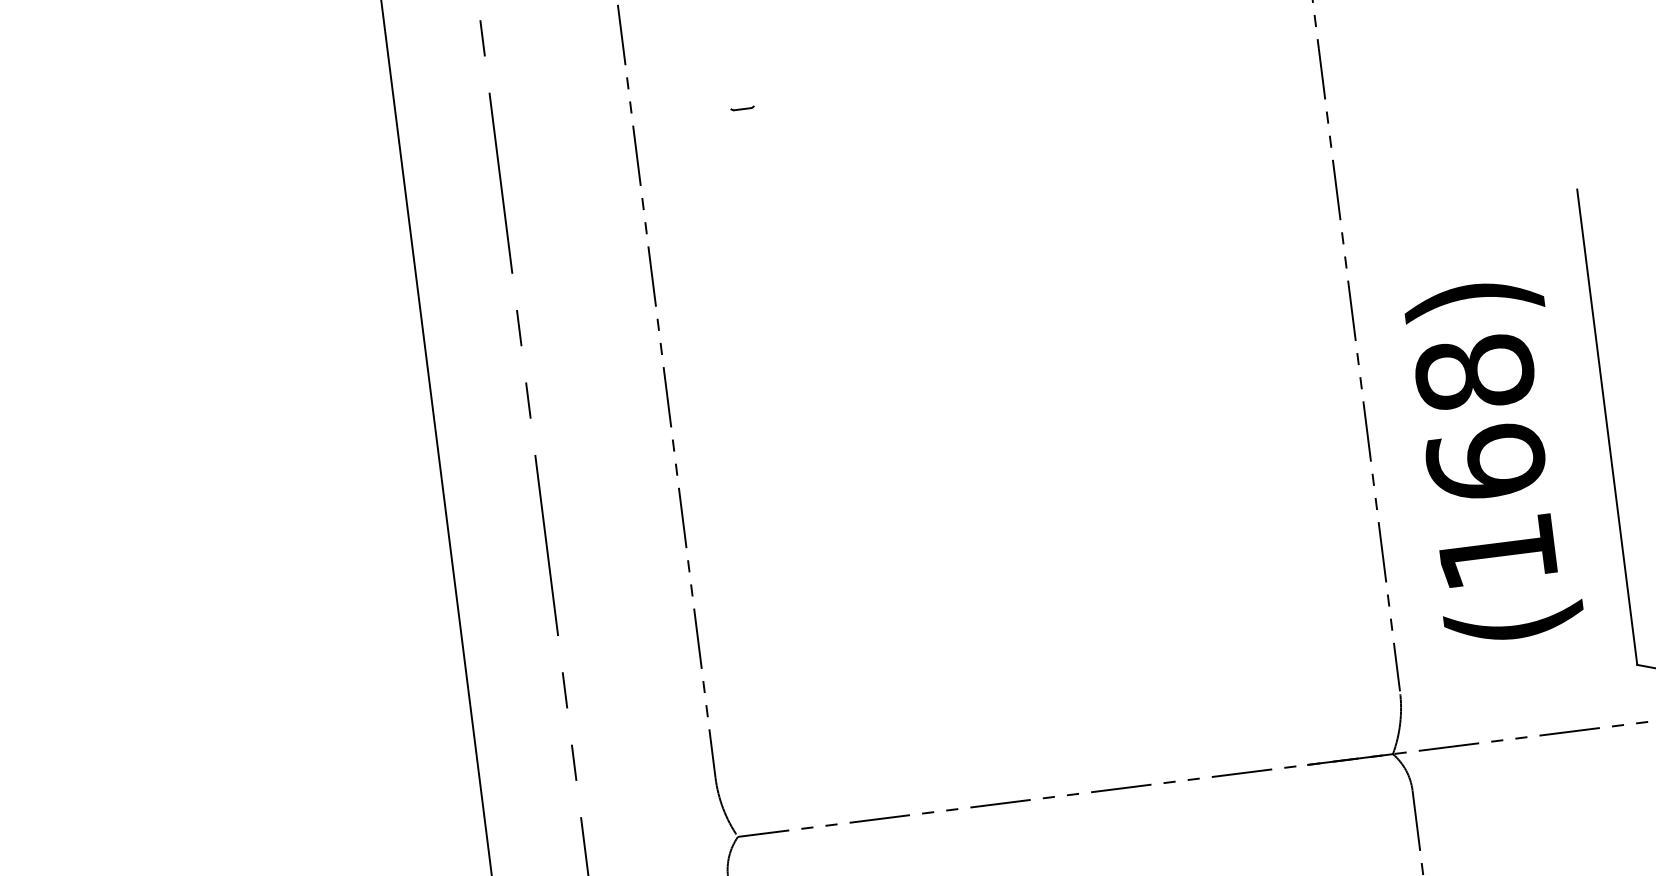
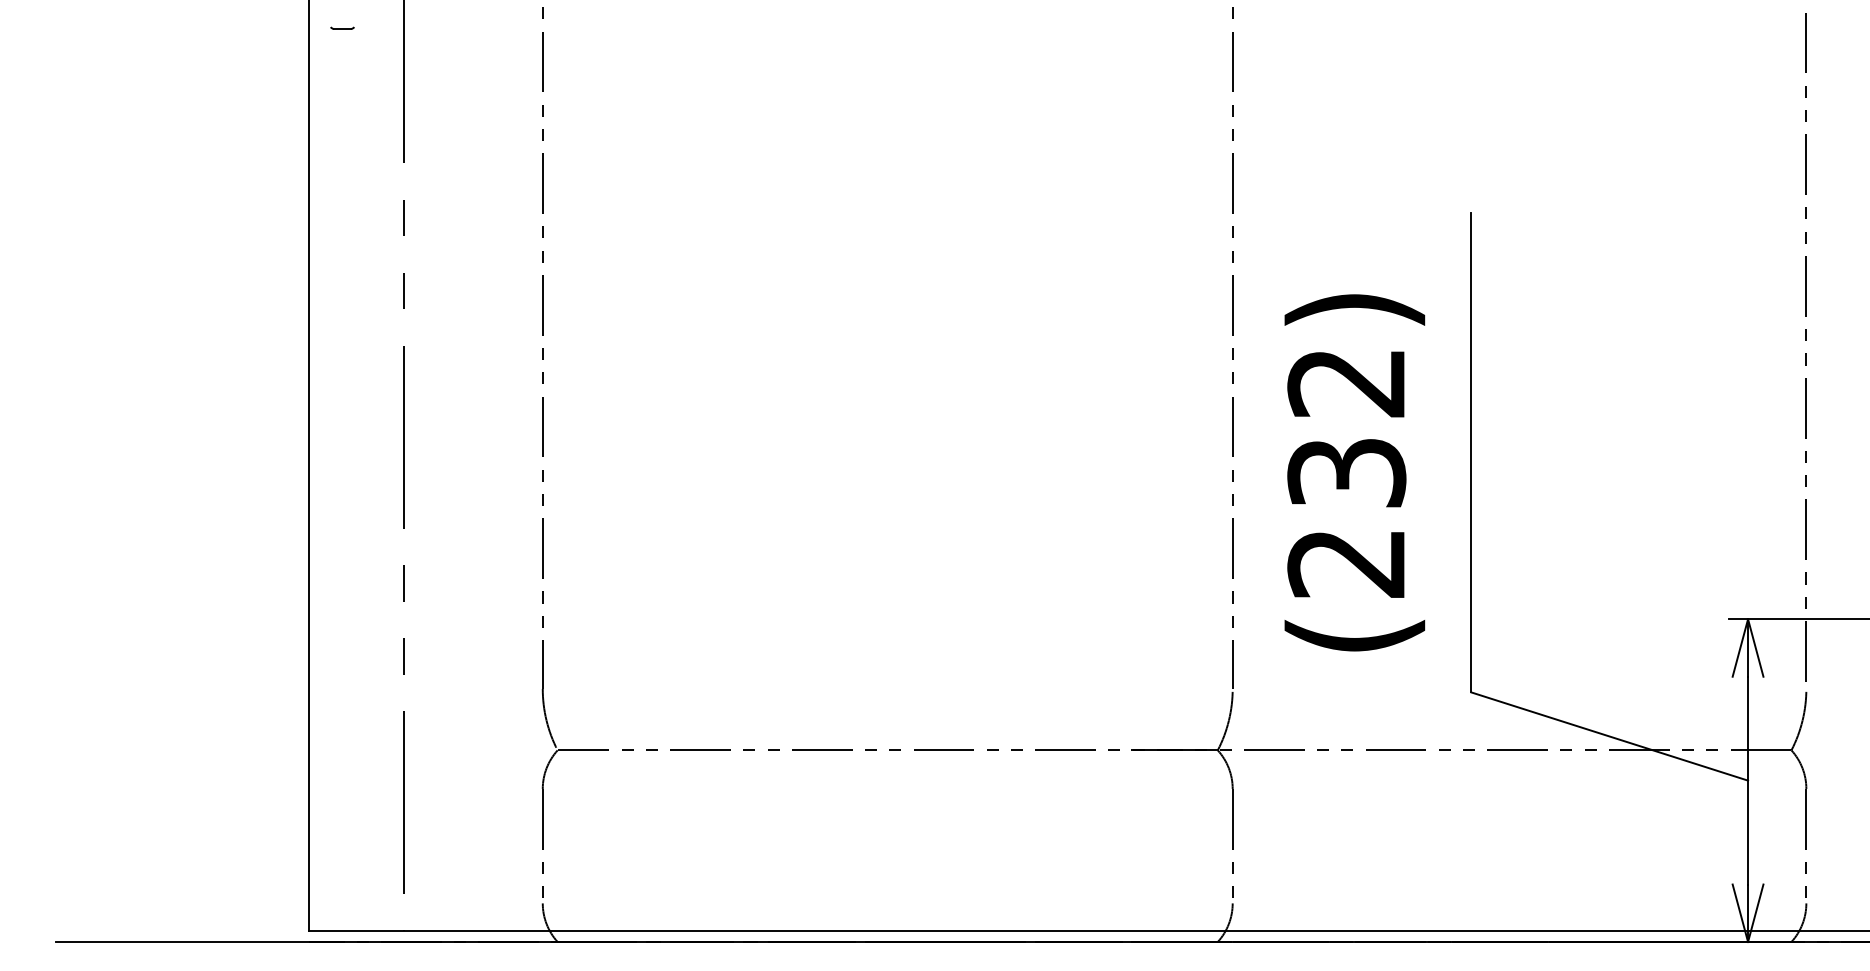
part: (742, 107) -> (342, 27), moved
text: (1485, 462) -> (1346, 472), (168) -> (232)

